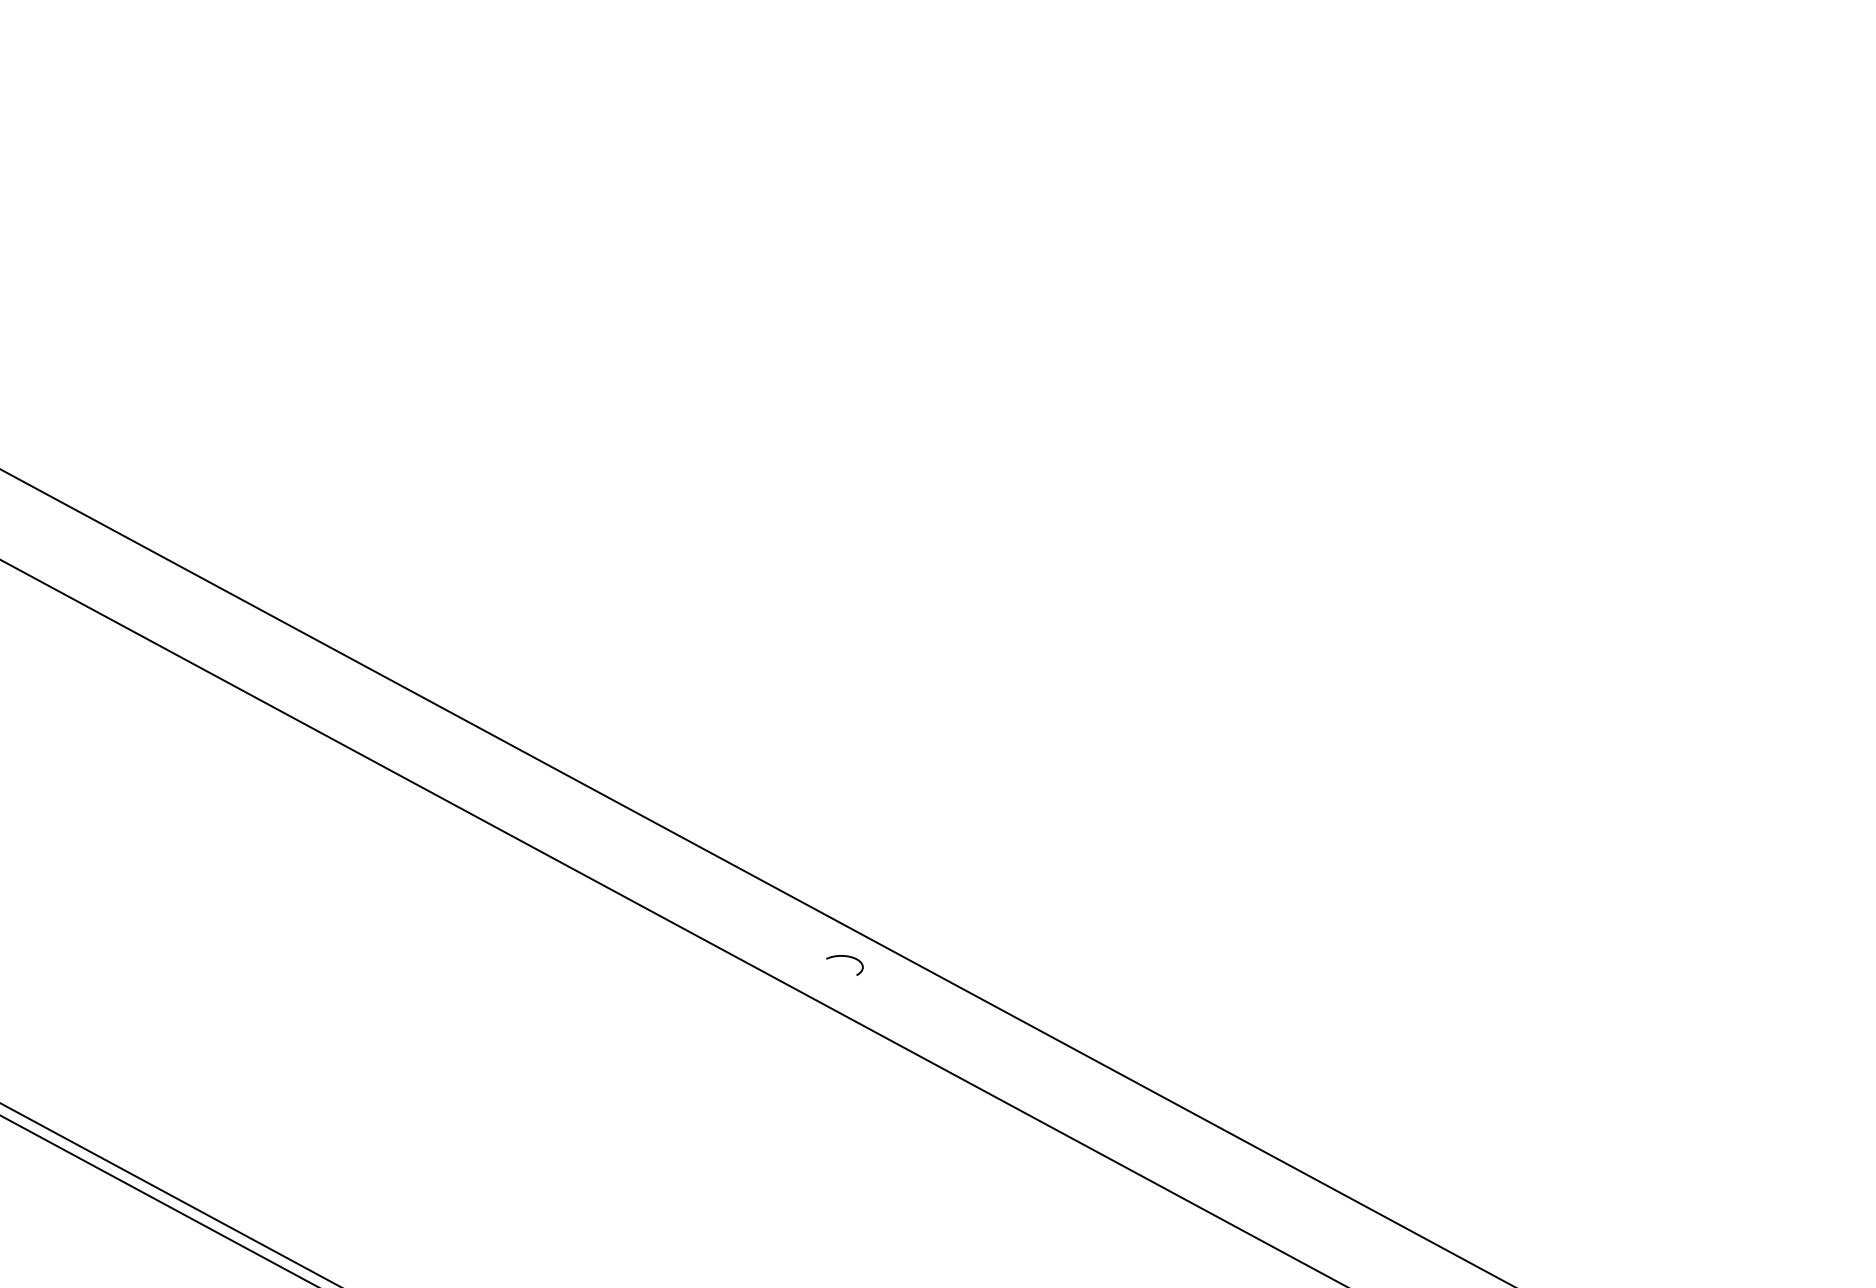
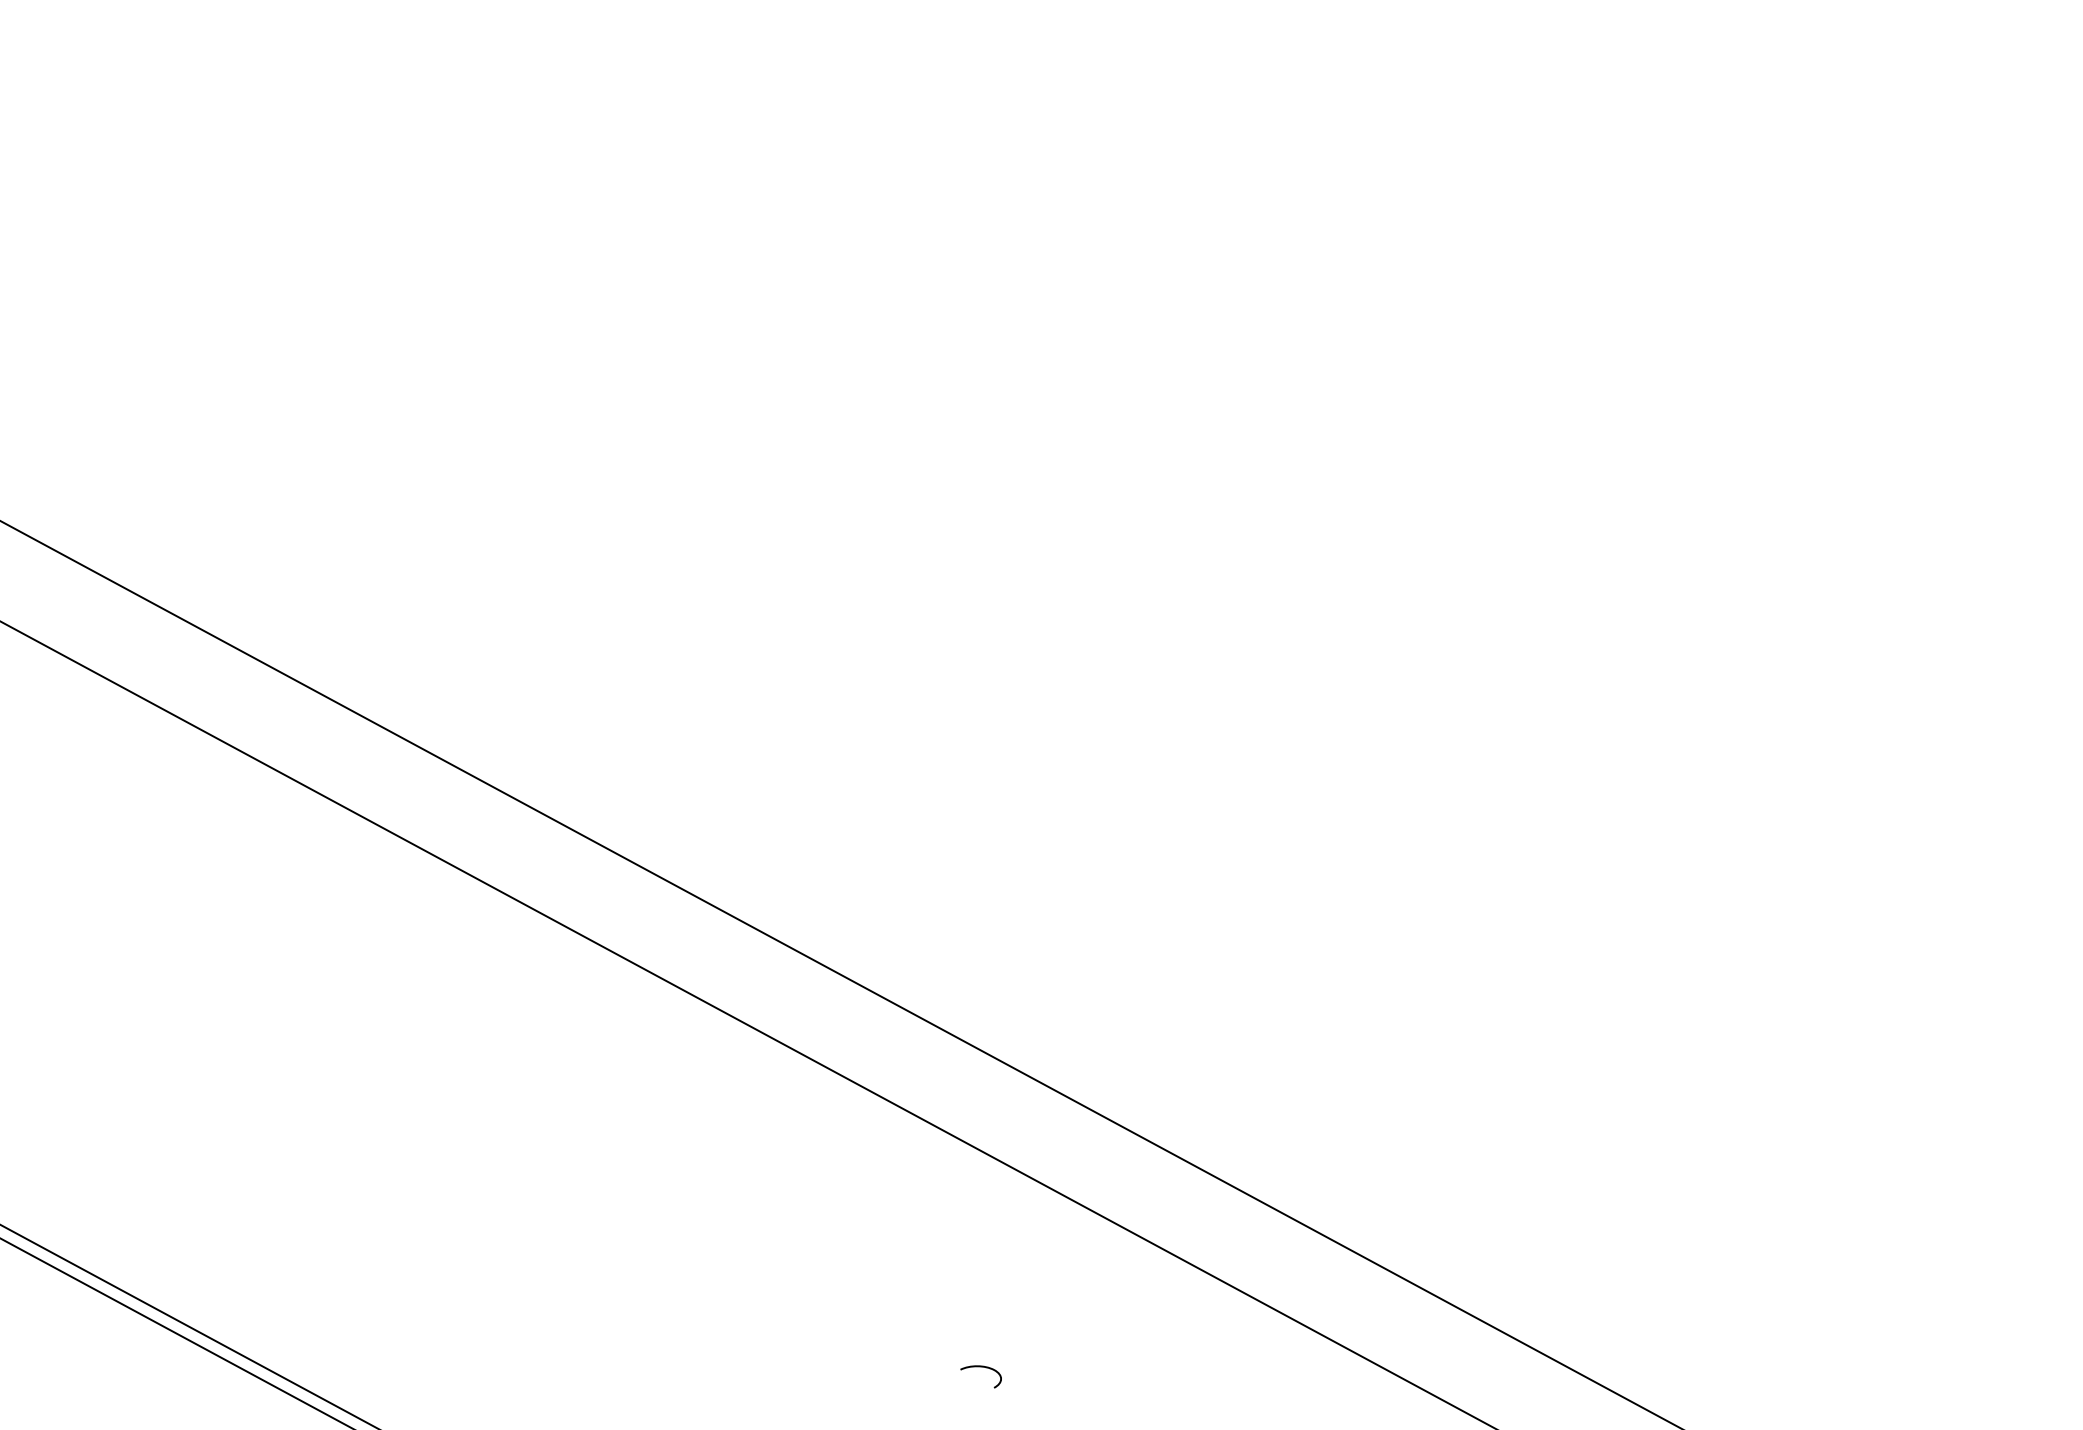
curve: (844, 956) -> (980, 1367), moved

